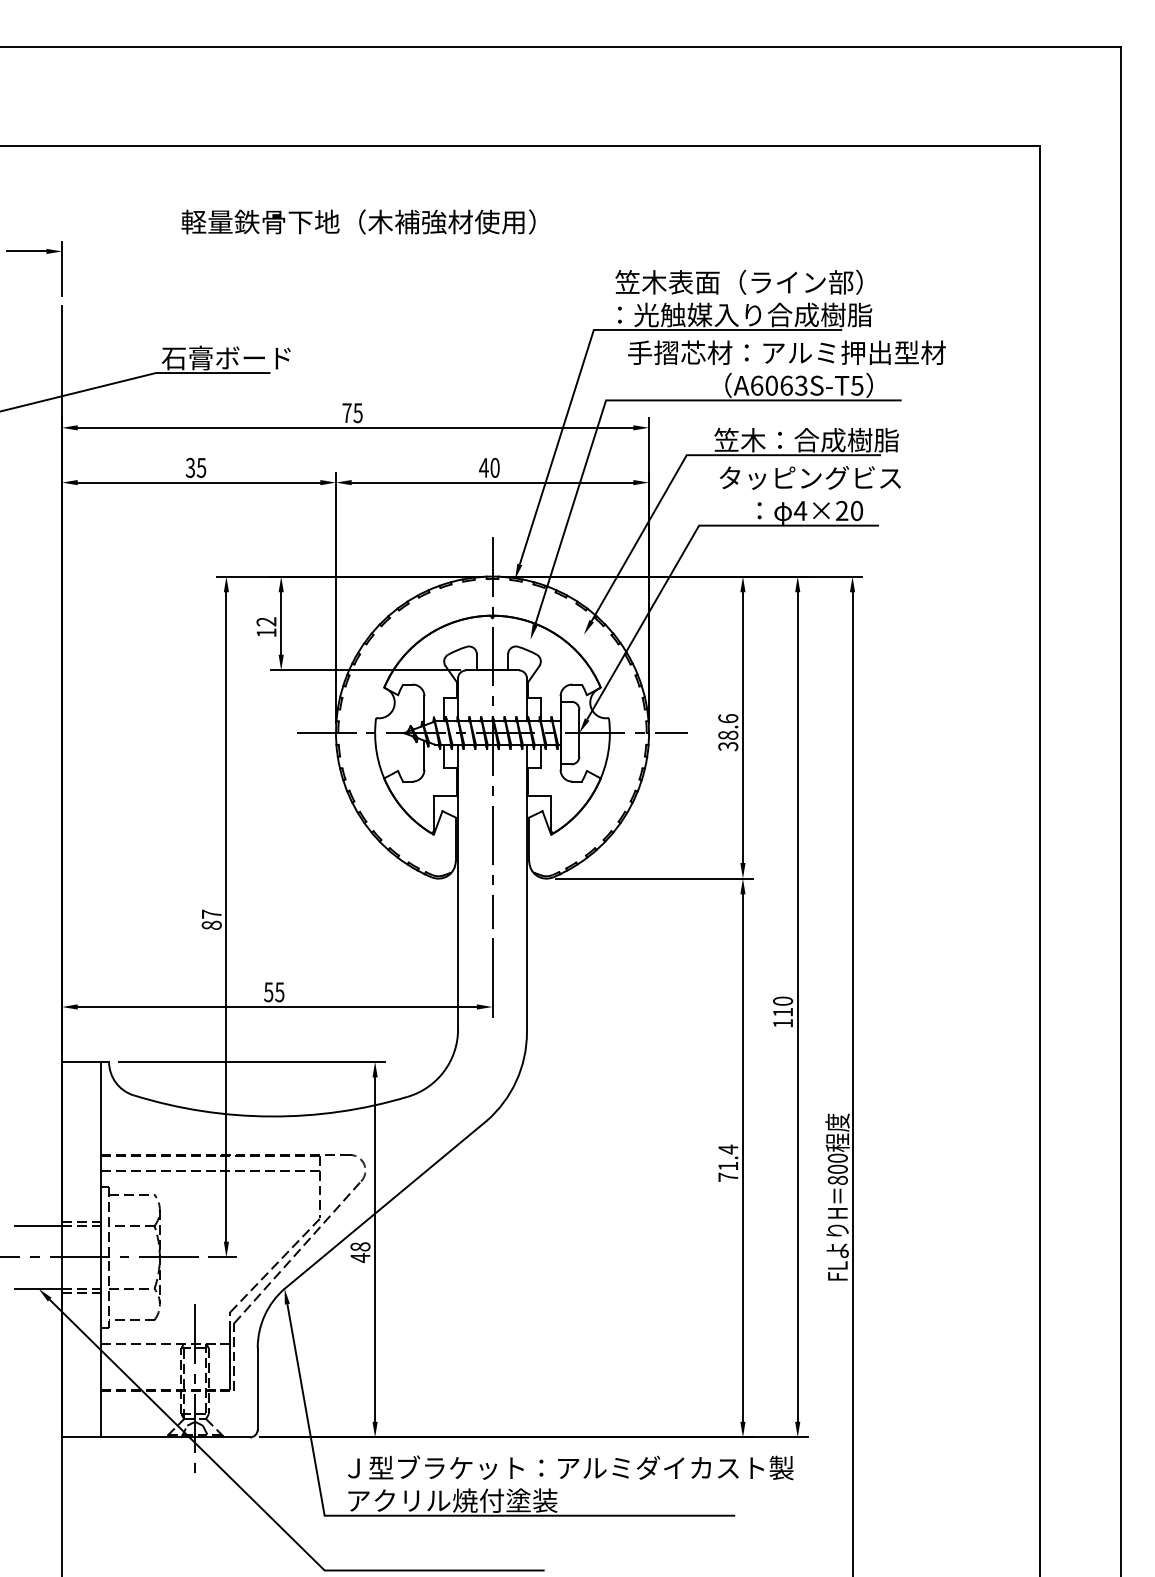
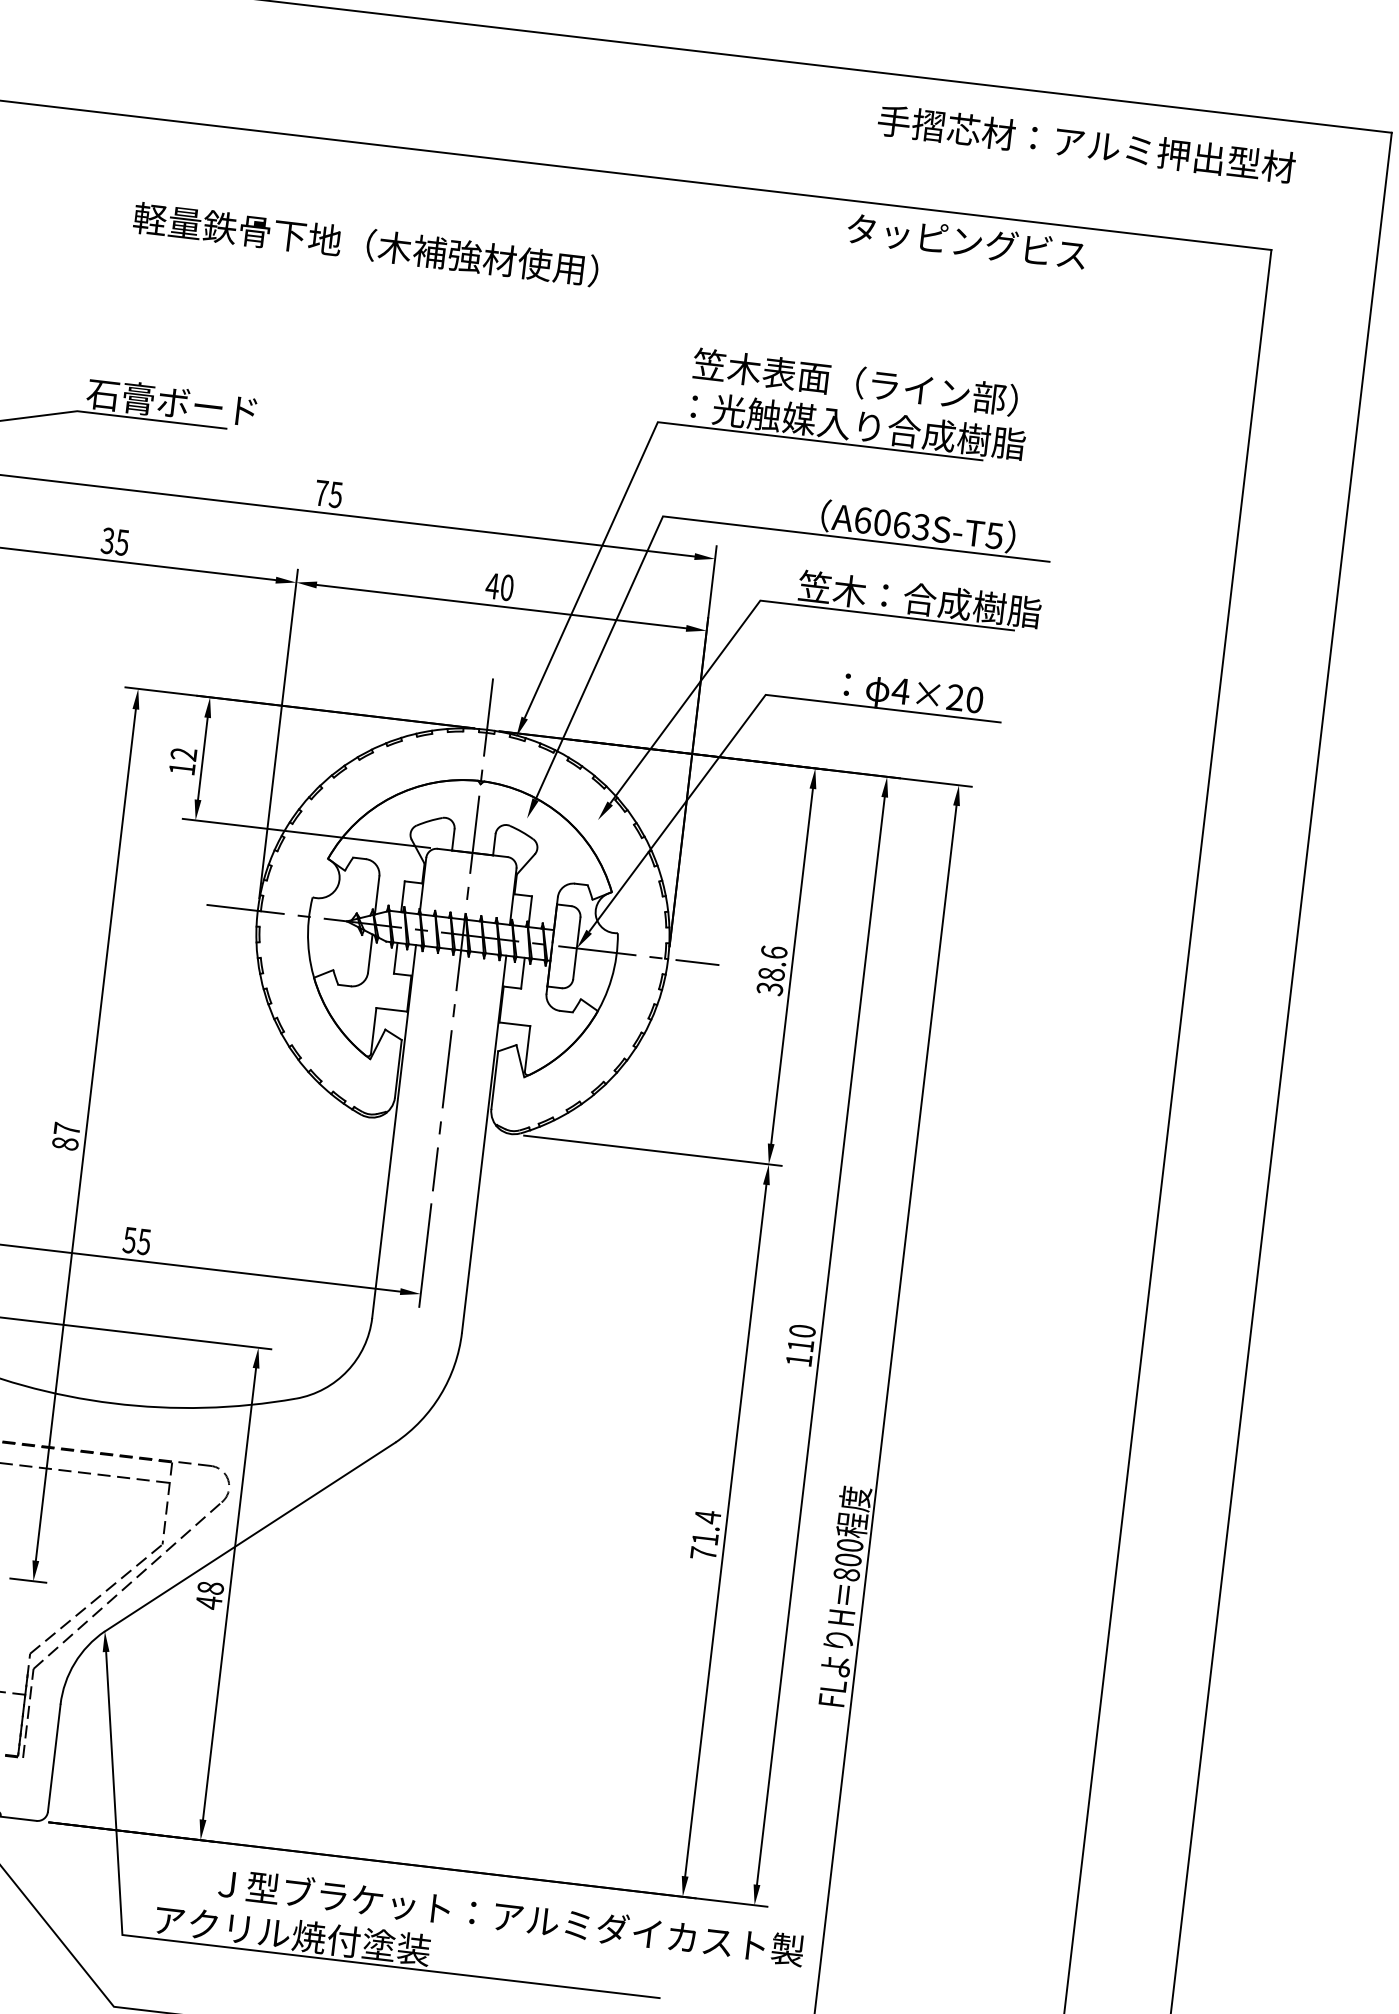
text: (786, 352) -> (1086, 143), moved
text: (809, 477) -> (965, 241), moved
text: (570, 1467) -> (511, 1916), moved

